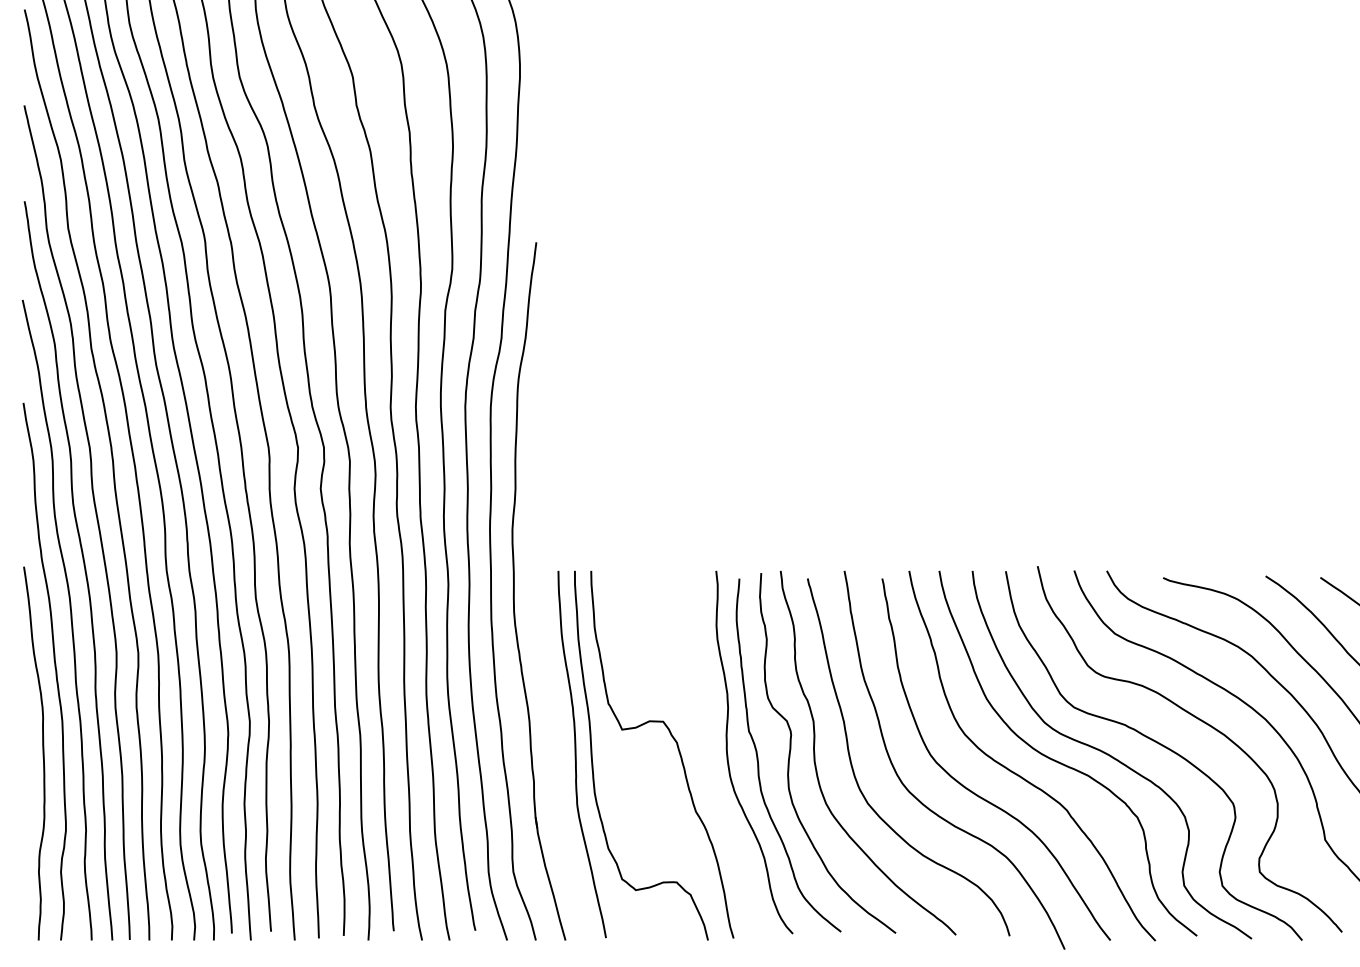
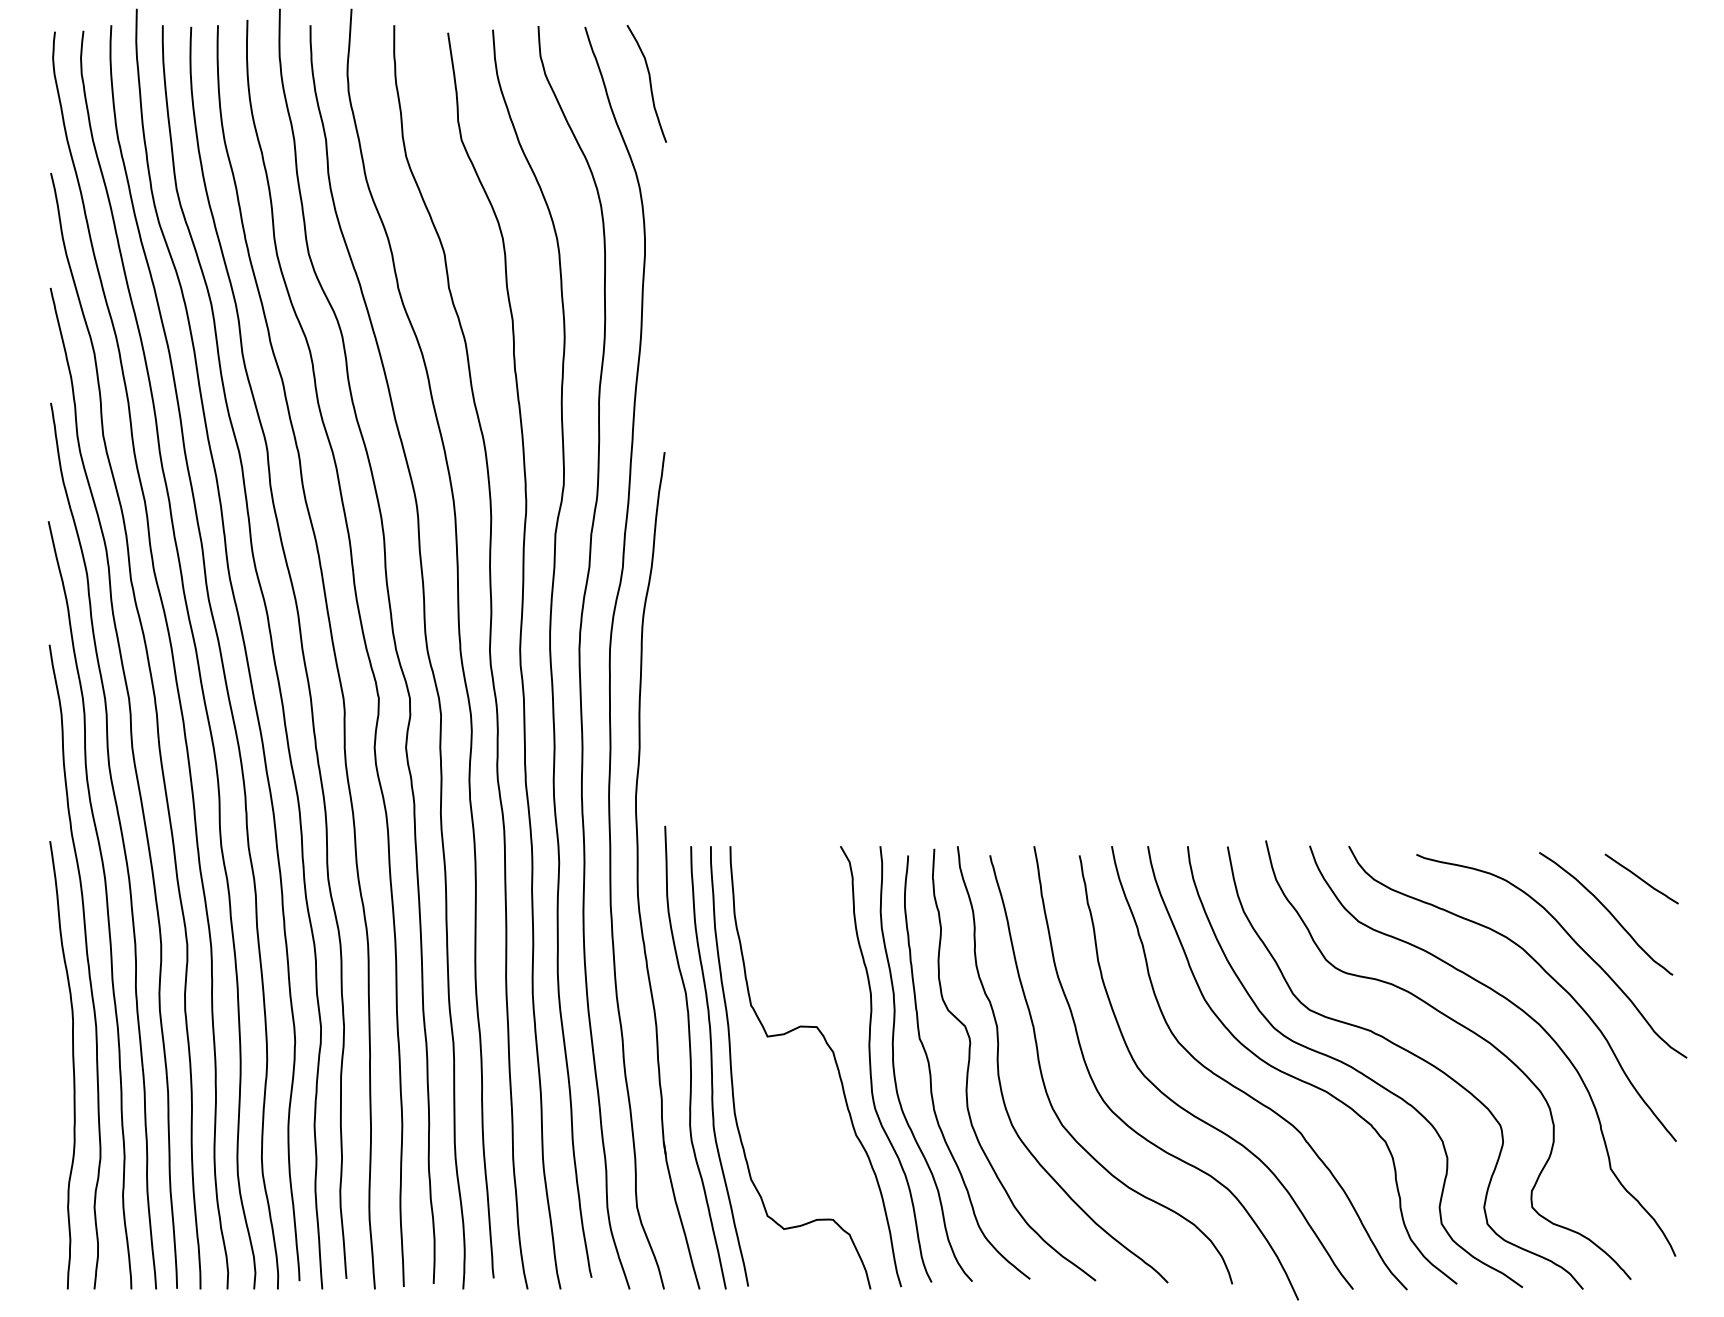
curve: (558, 747) -> (691, 1057), added
curve: (708, 752) -> (871, 1064), added

